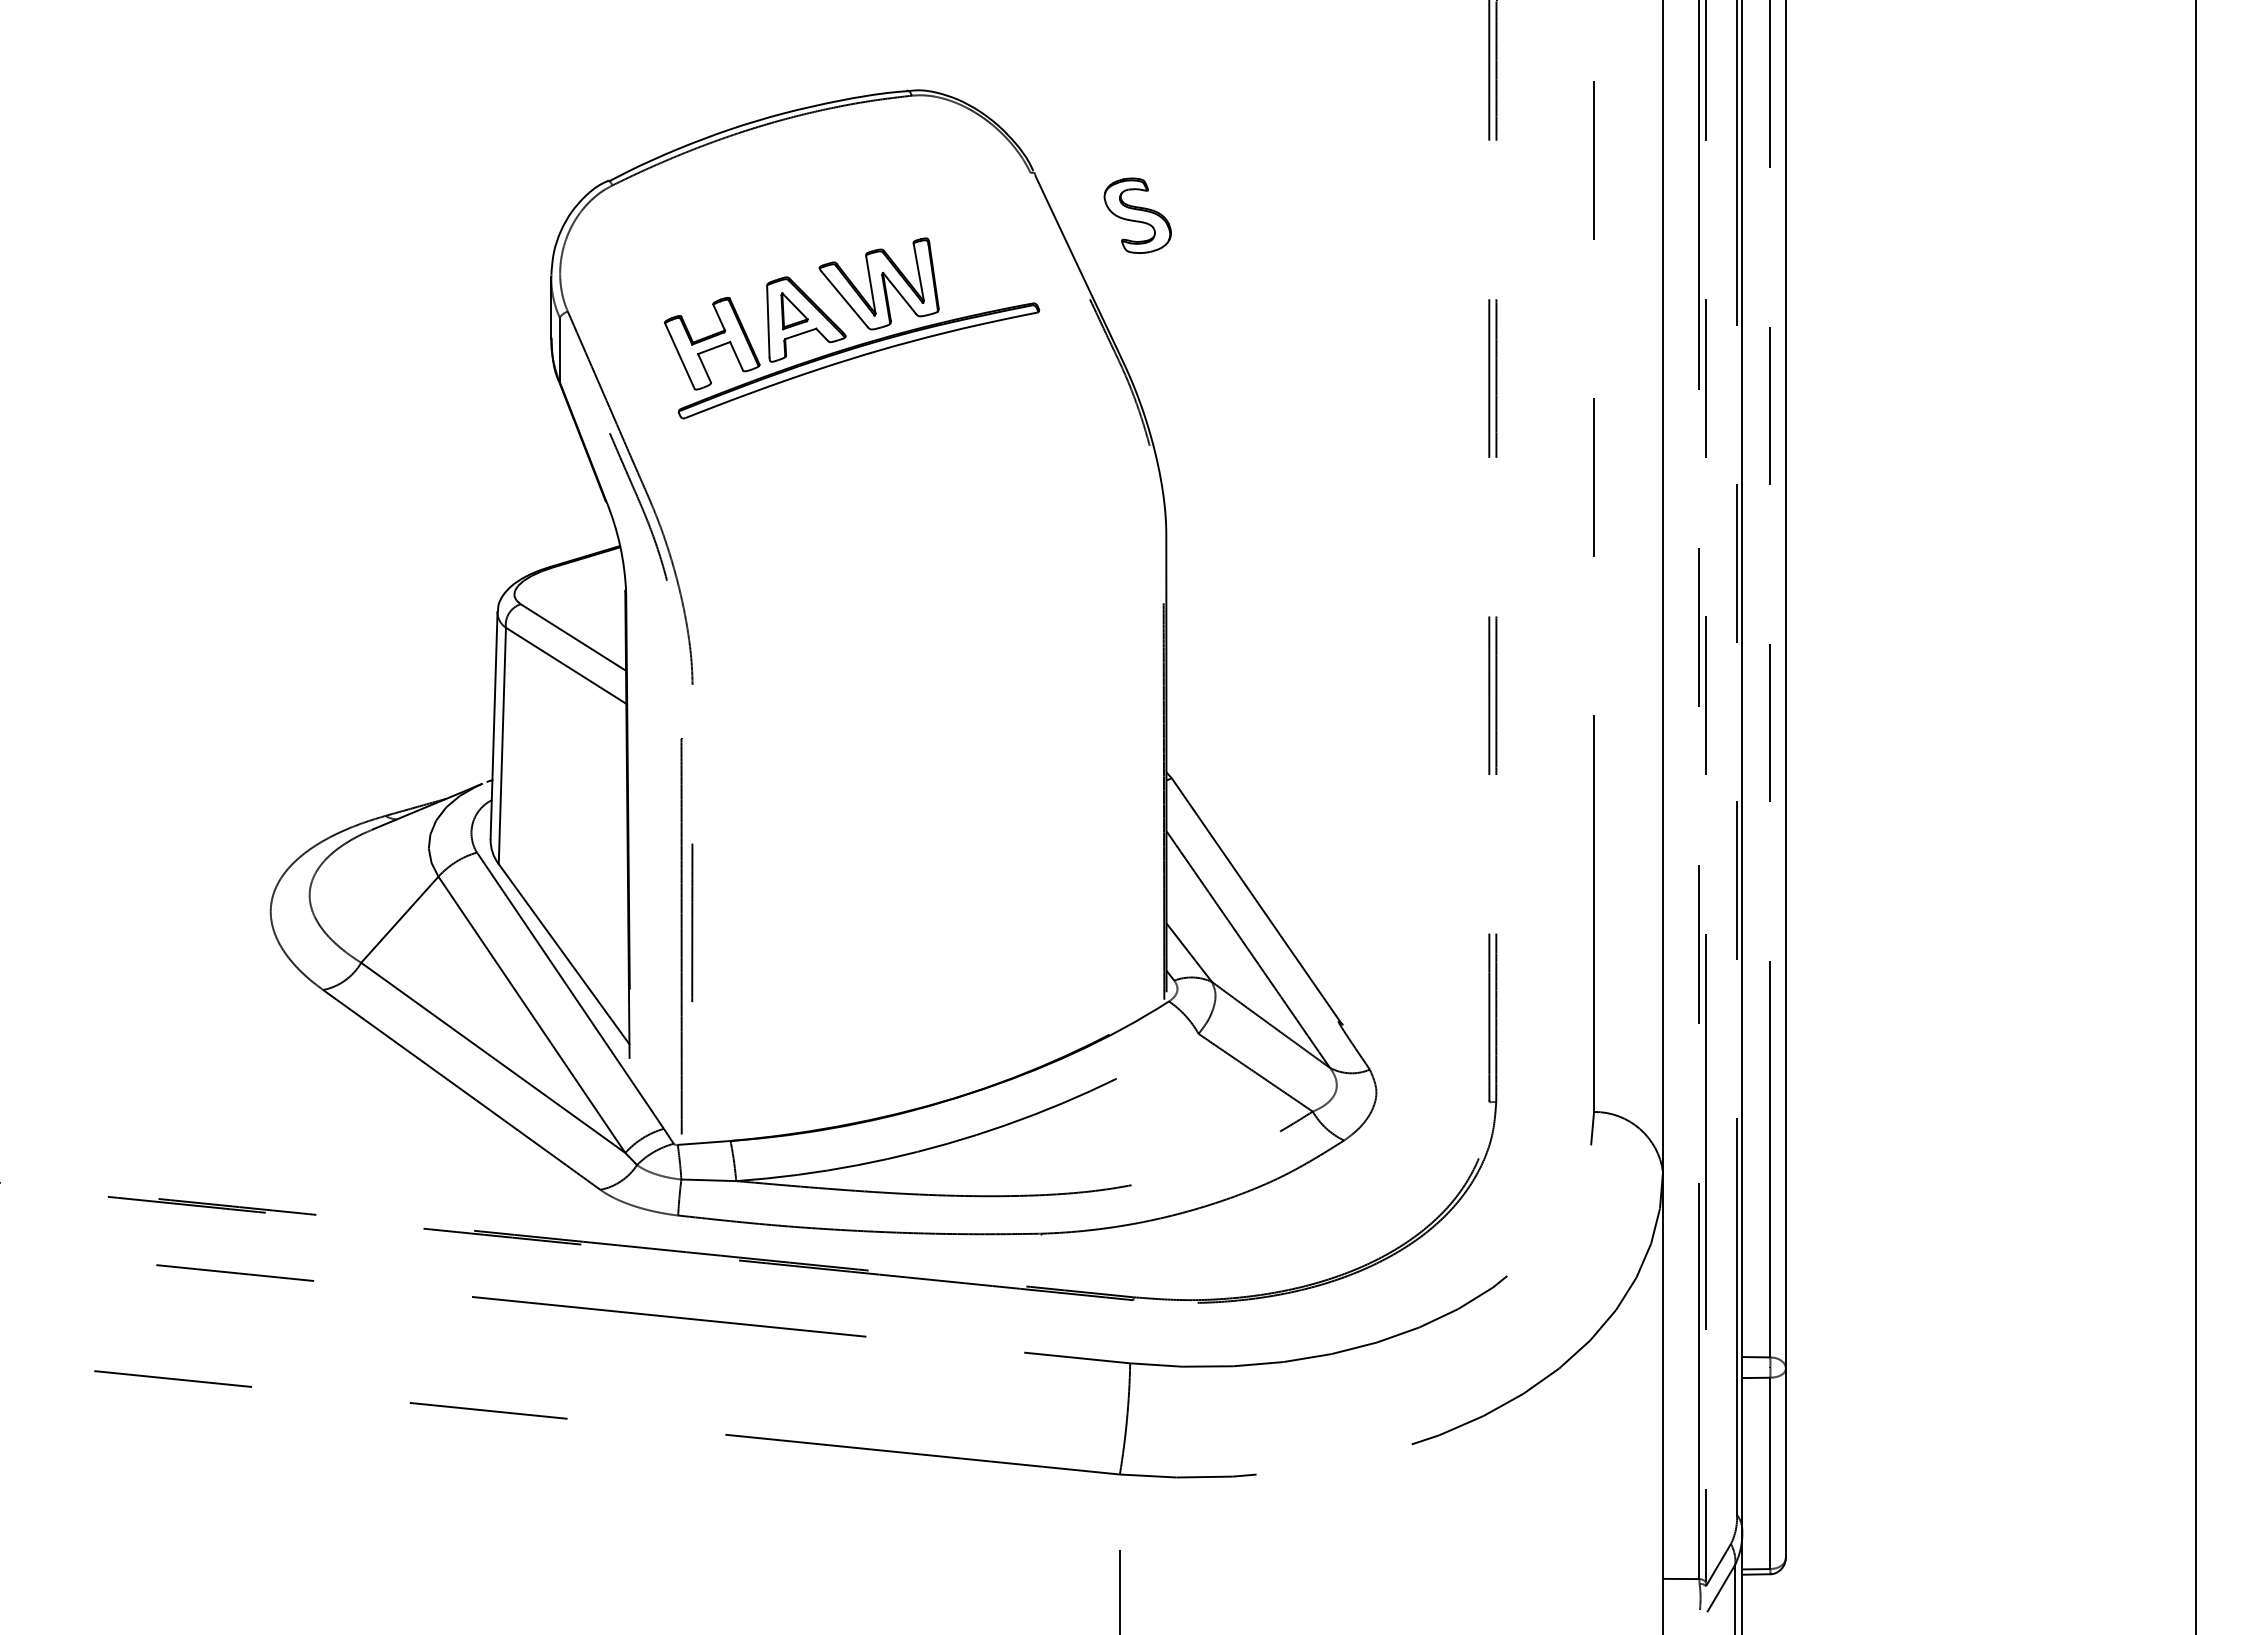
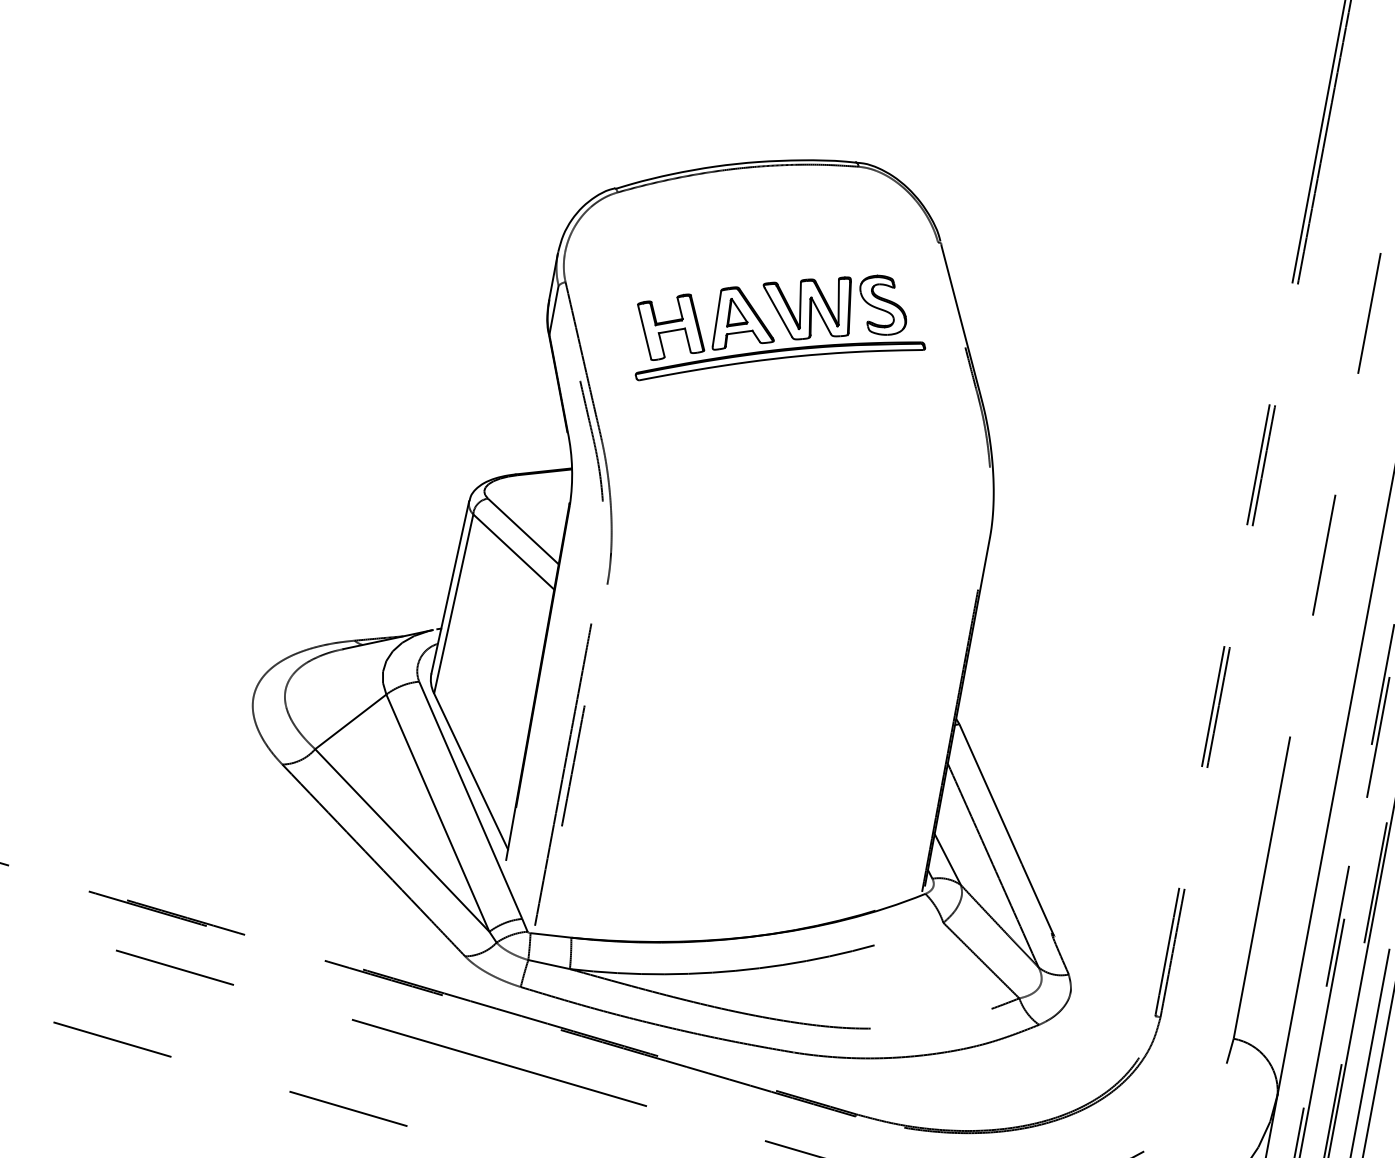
part: (1137, 215) -> (882, 305), moved

